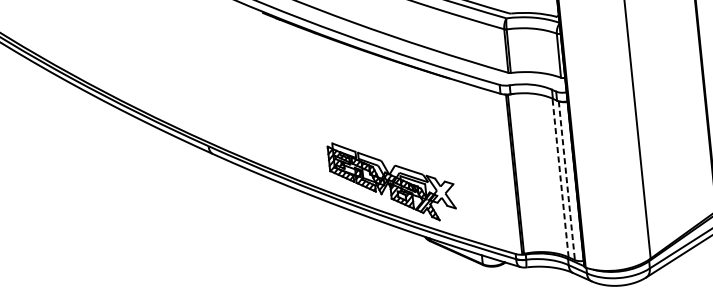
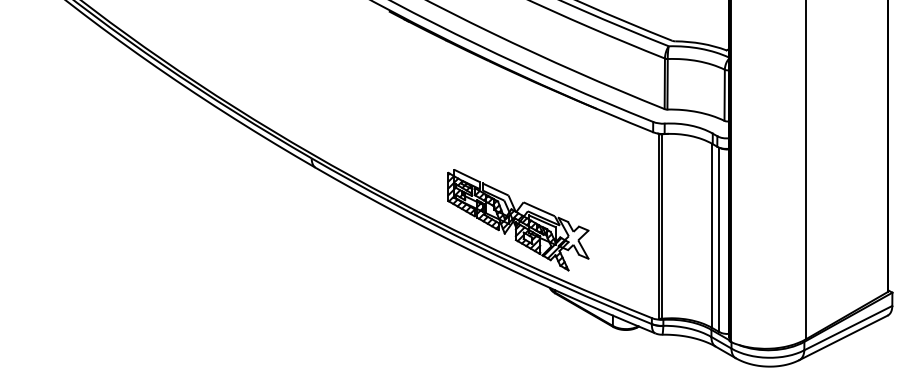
line: (560, 177) -> (712, 235), dashed -> solid
line: (567, 181) -> (719, 240), dashed -> solid

